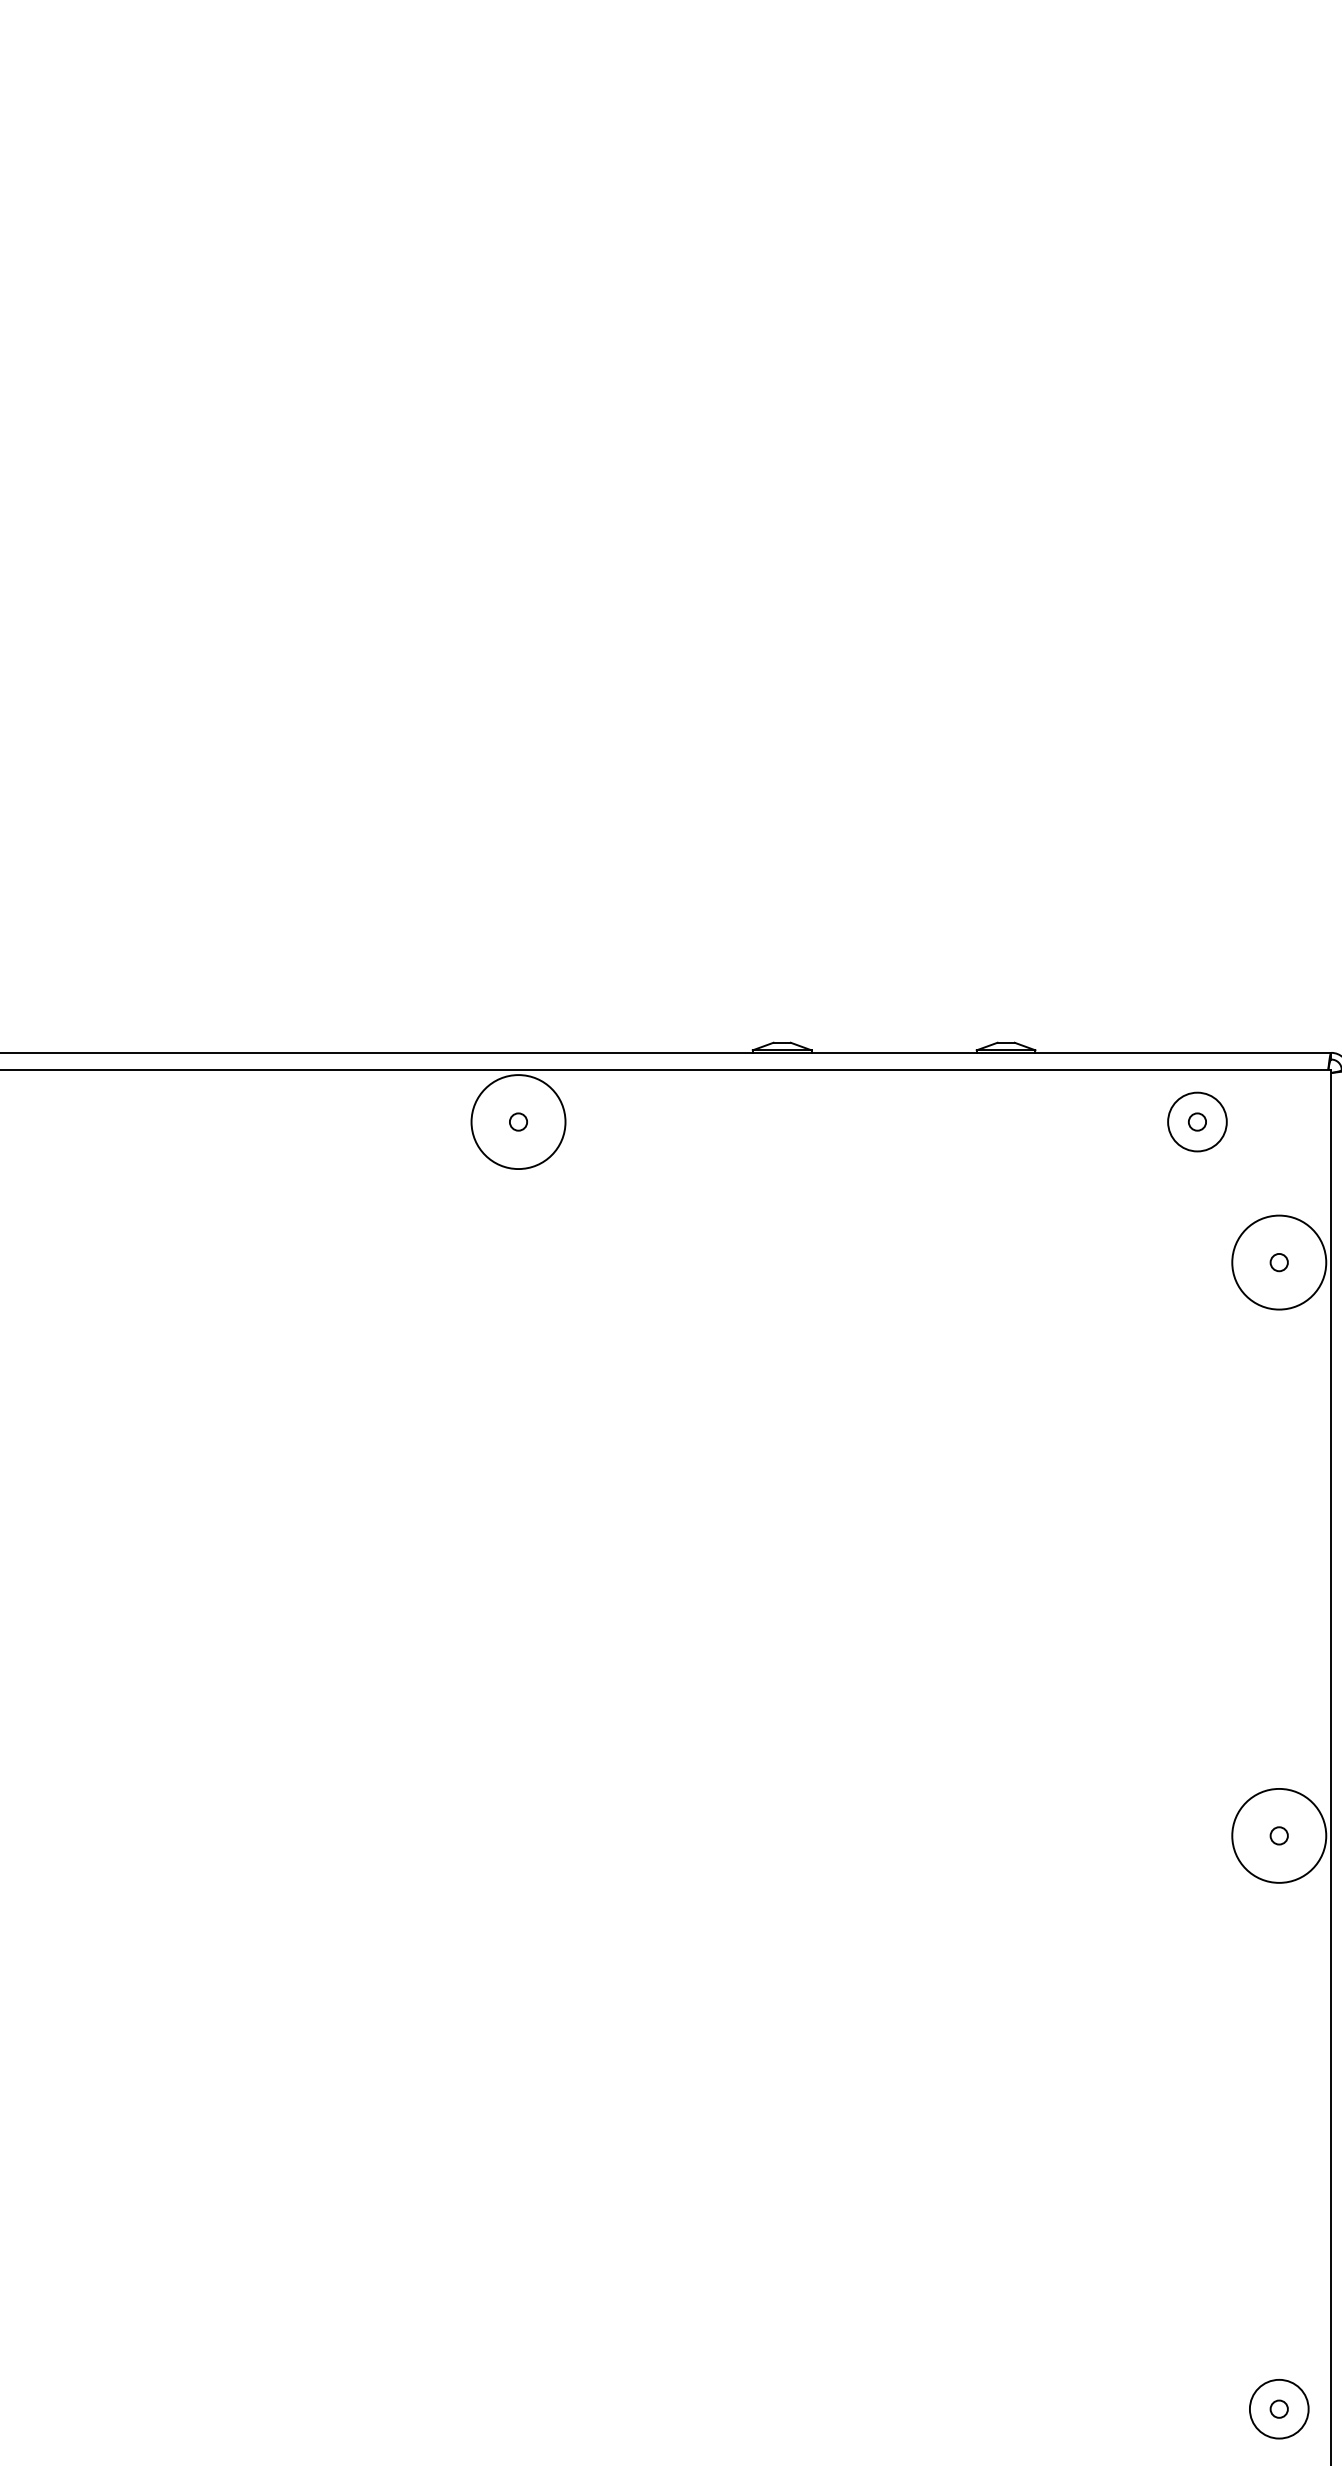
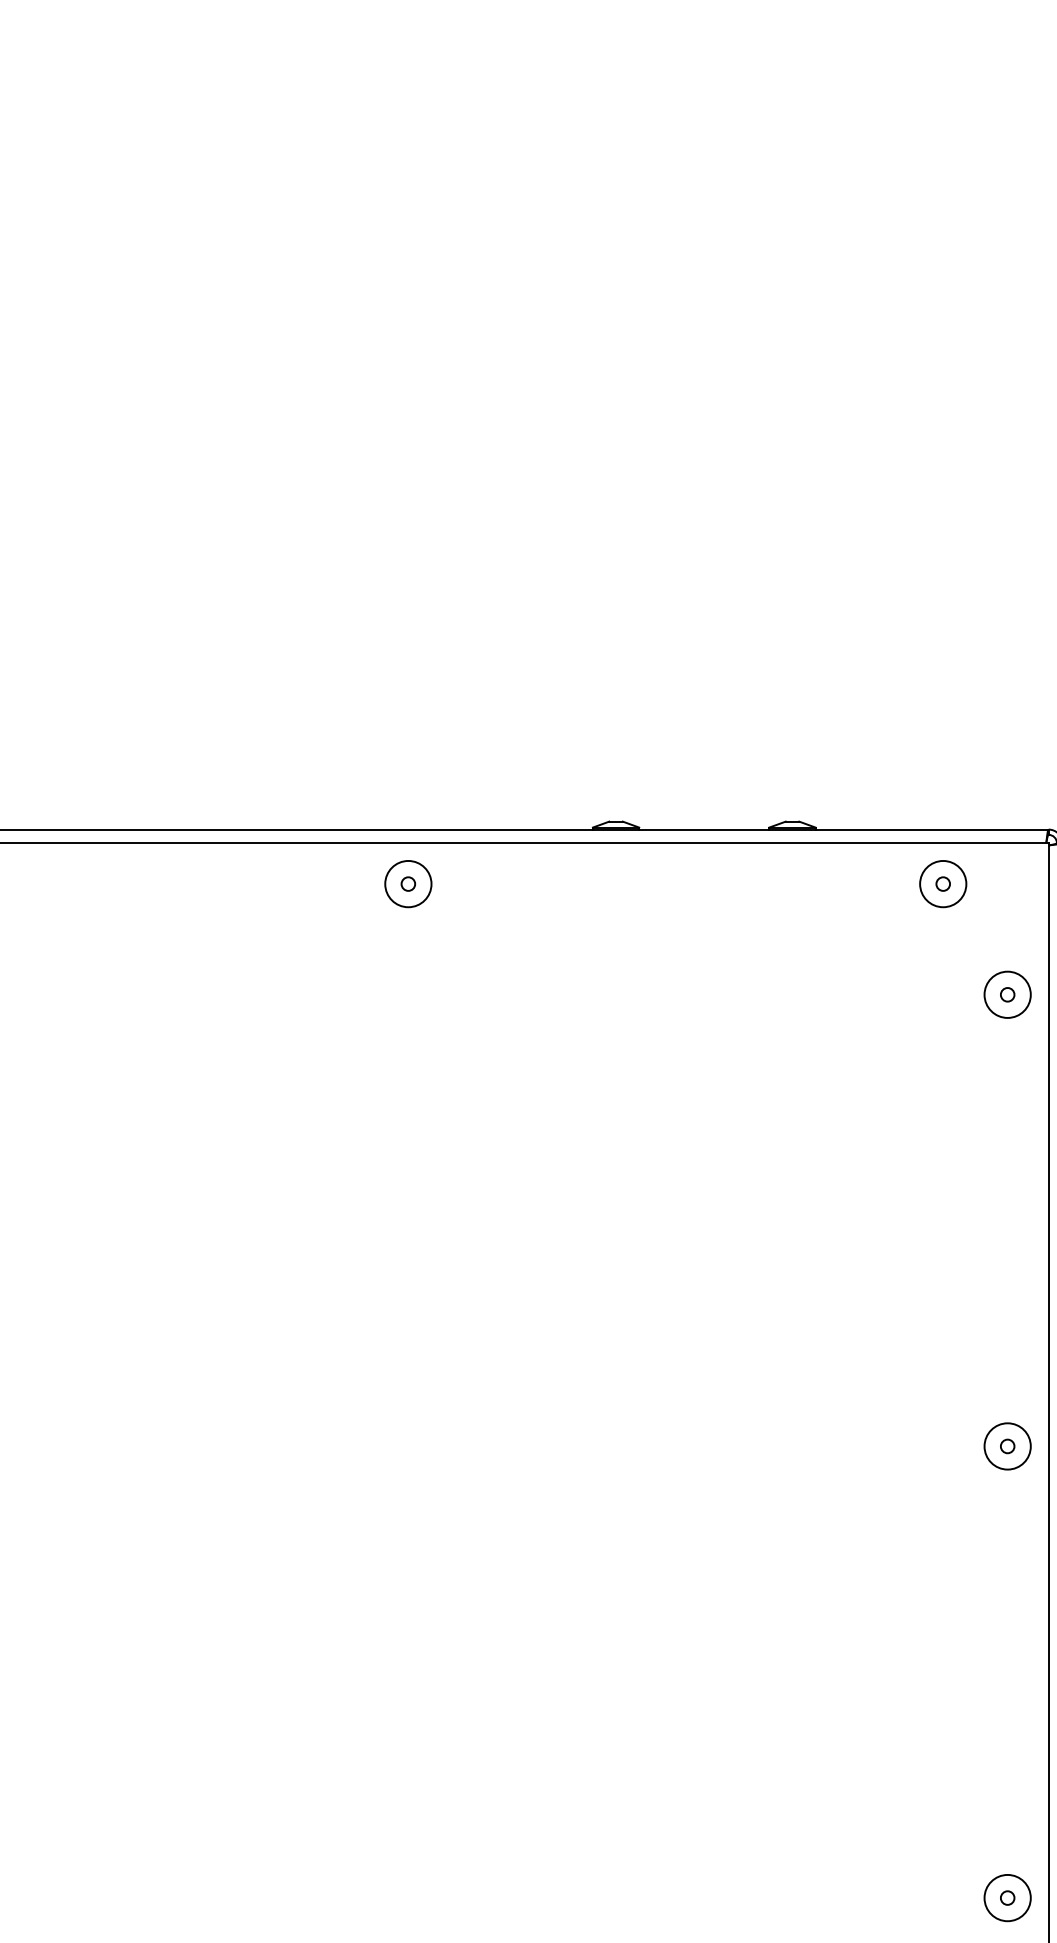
circle: (518, 1121) -> (408, 883), size x0.62
circle: (1279, 1262) -> (1007, 994), size x0.62
circle: (1279, 1835) -> (1007, 1446), size x0.62

